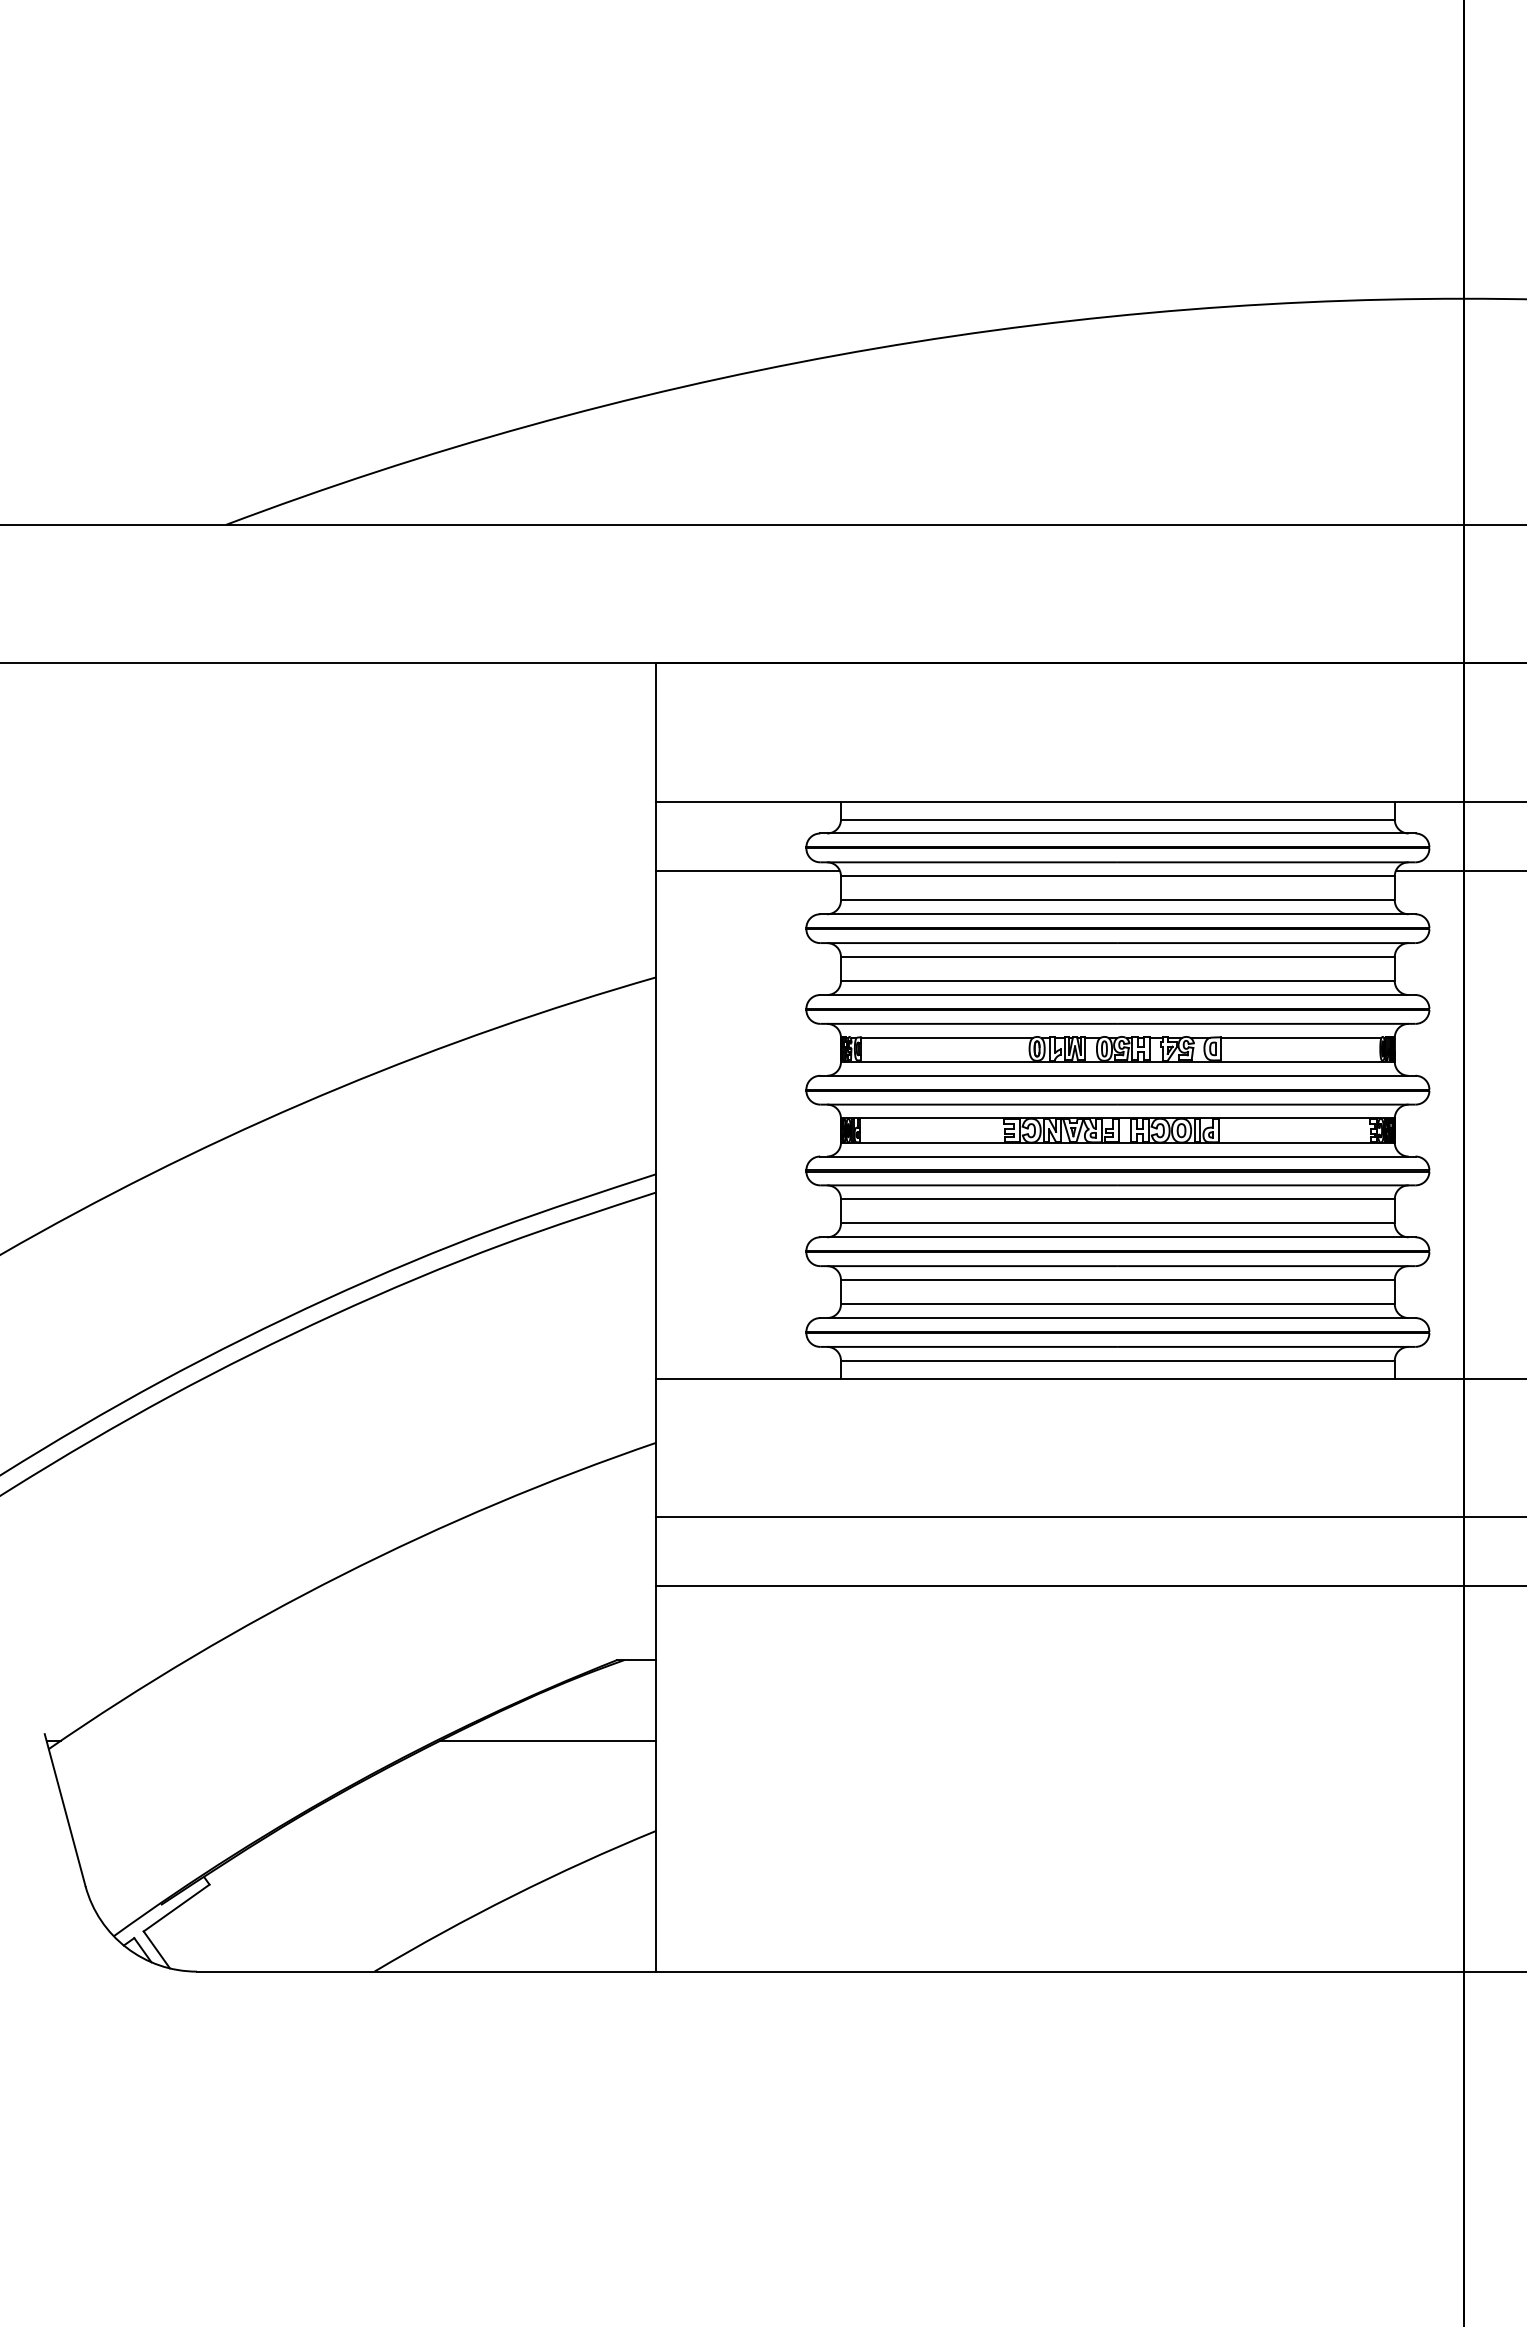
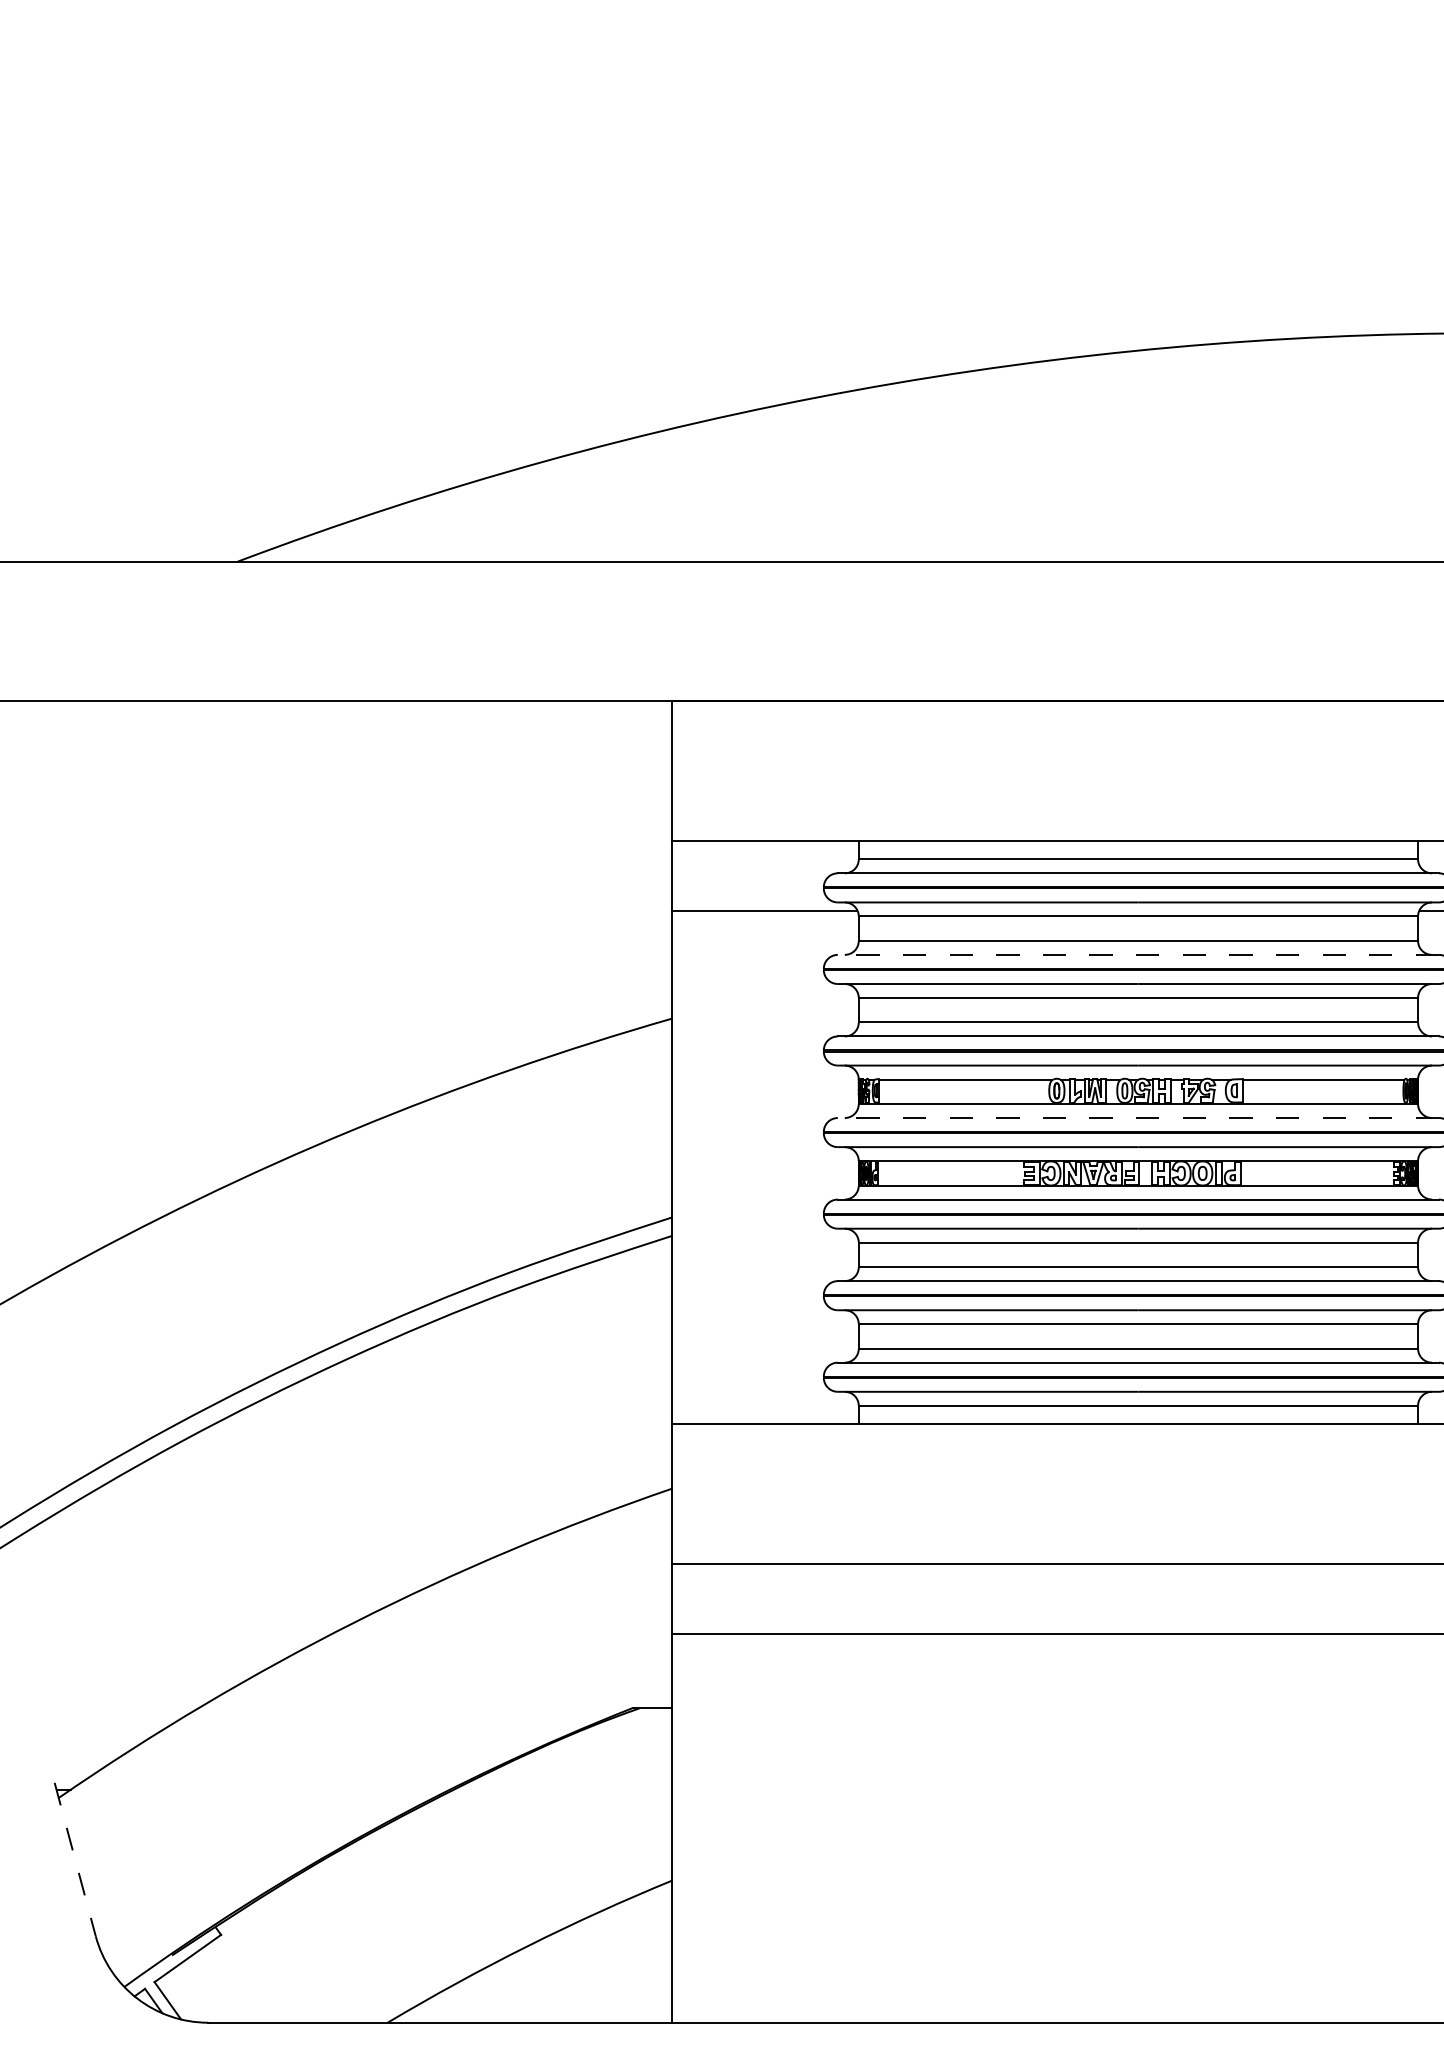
line: (1117, 914) -> (1138, 955), solid -> dashed
line: (1117, 1075) -> (1138, 1117), solid -> dashed
line: (548, 1740) -> (563, 1789), removed
line: (65, 1810) -> (75, 1860), solid -> dashed

